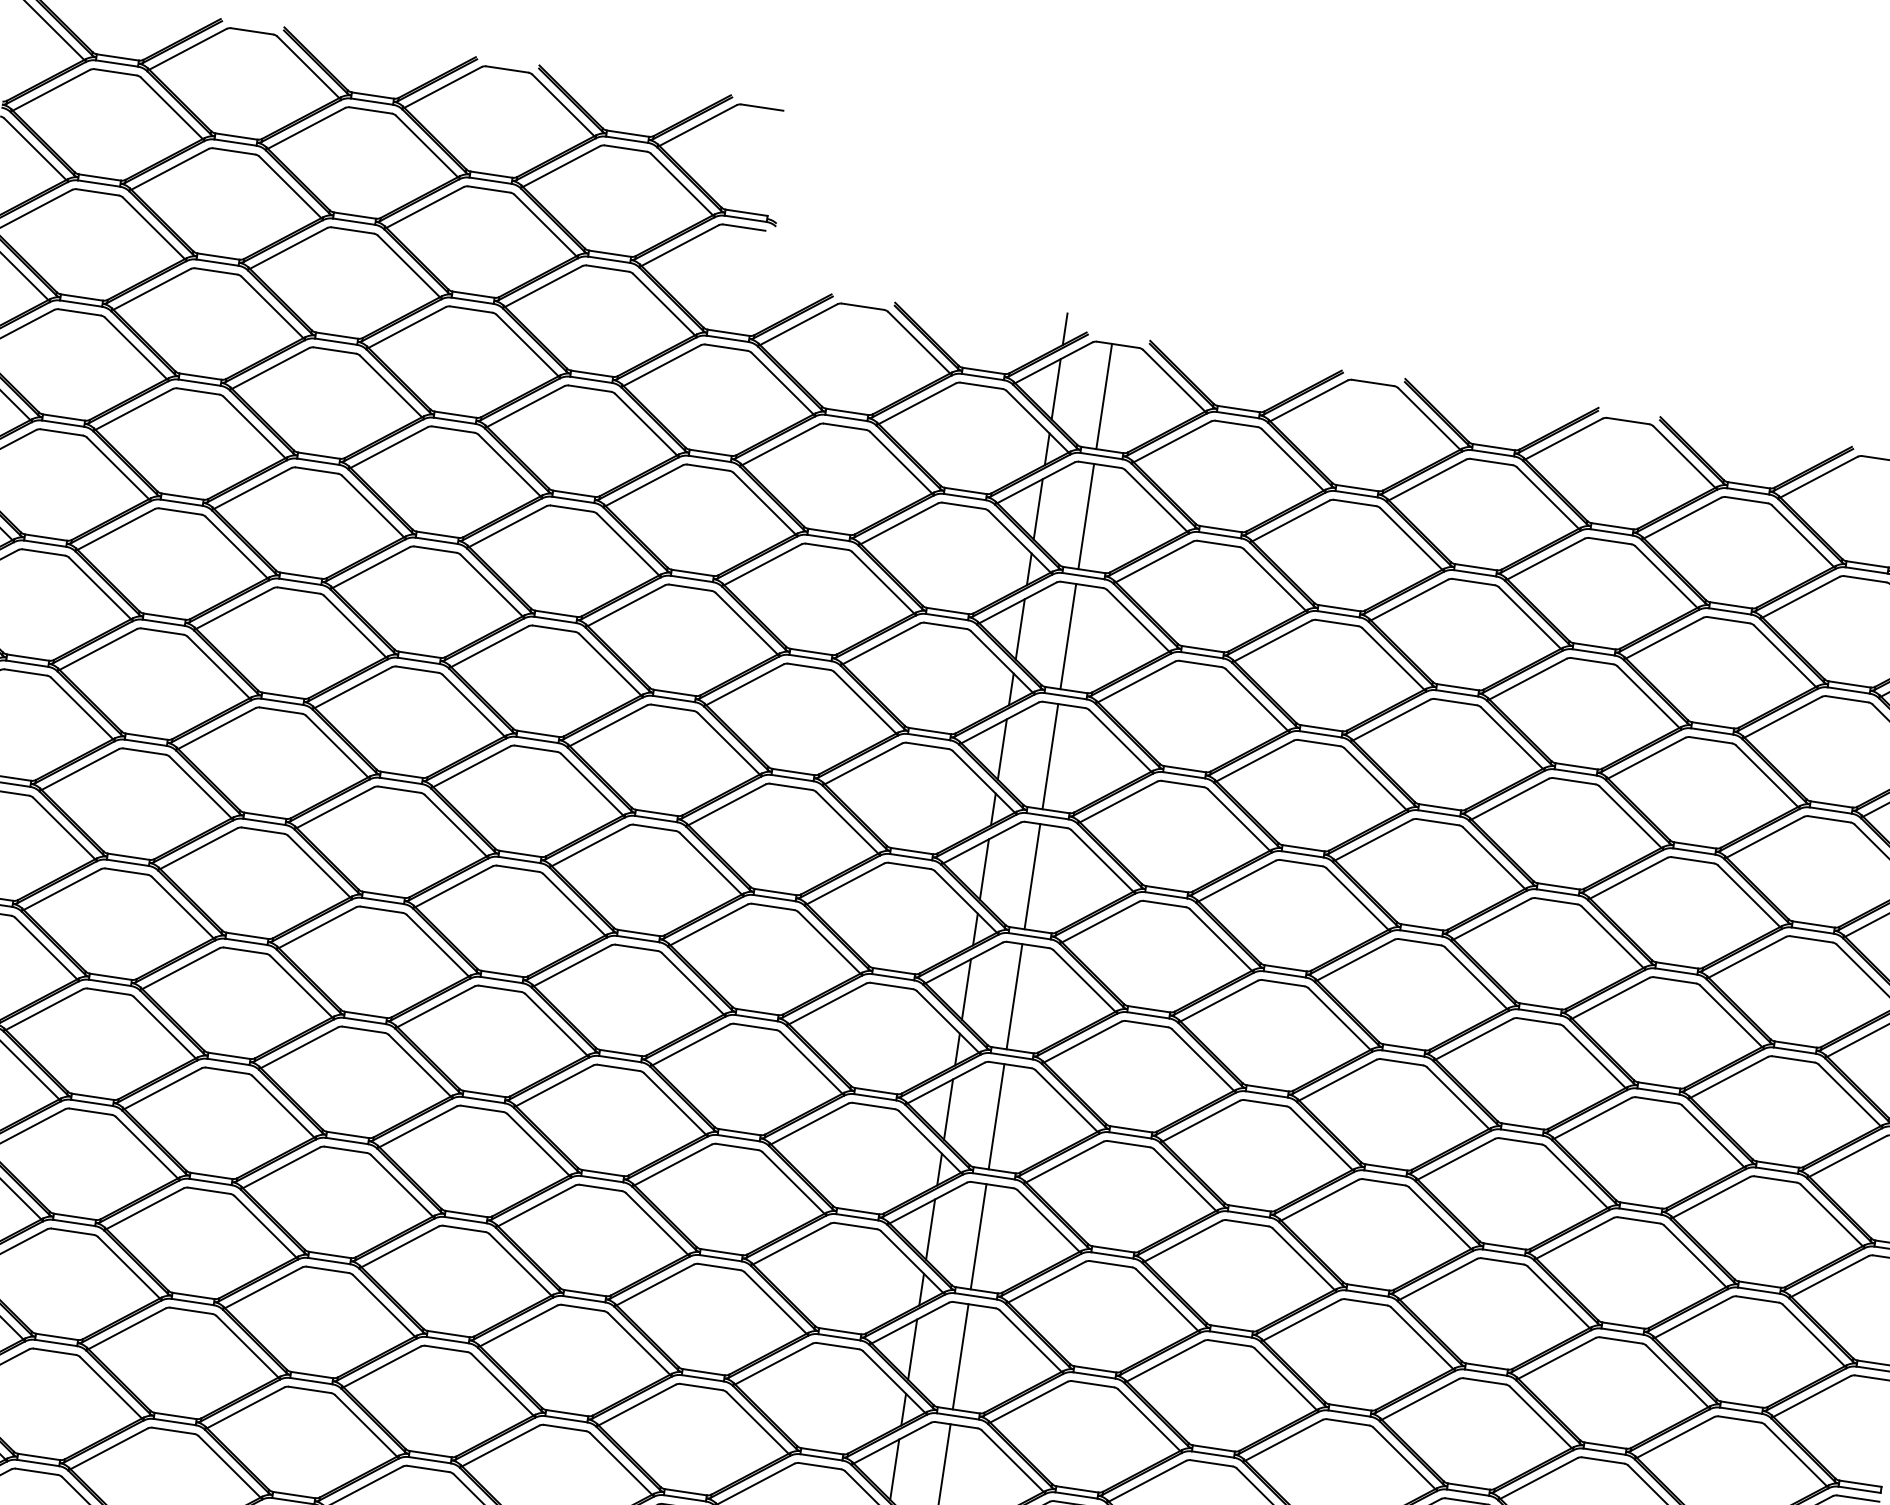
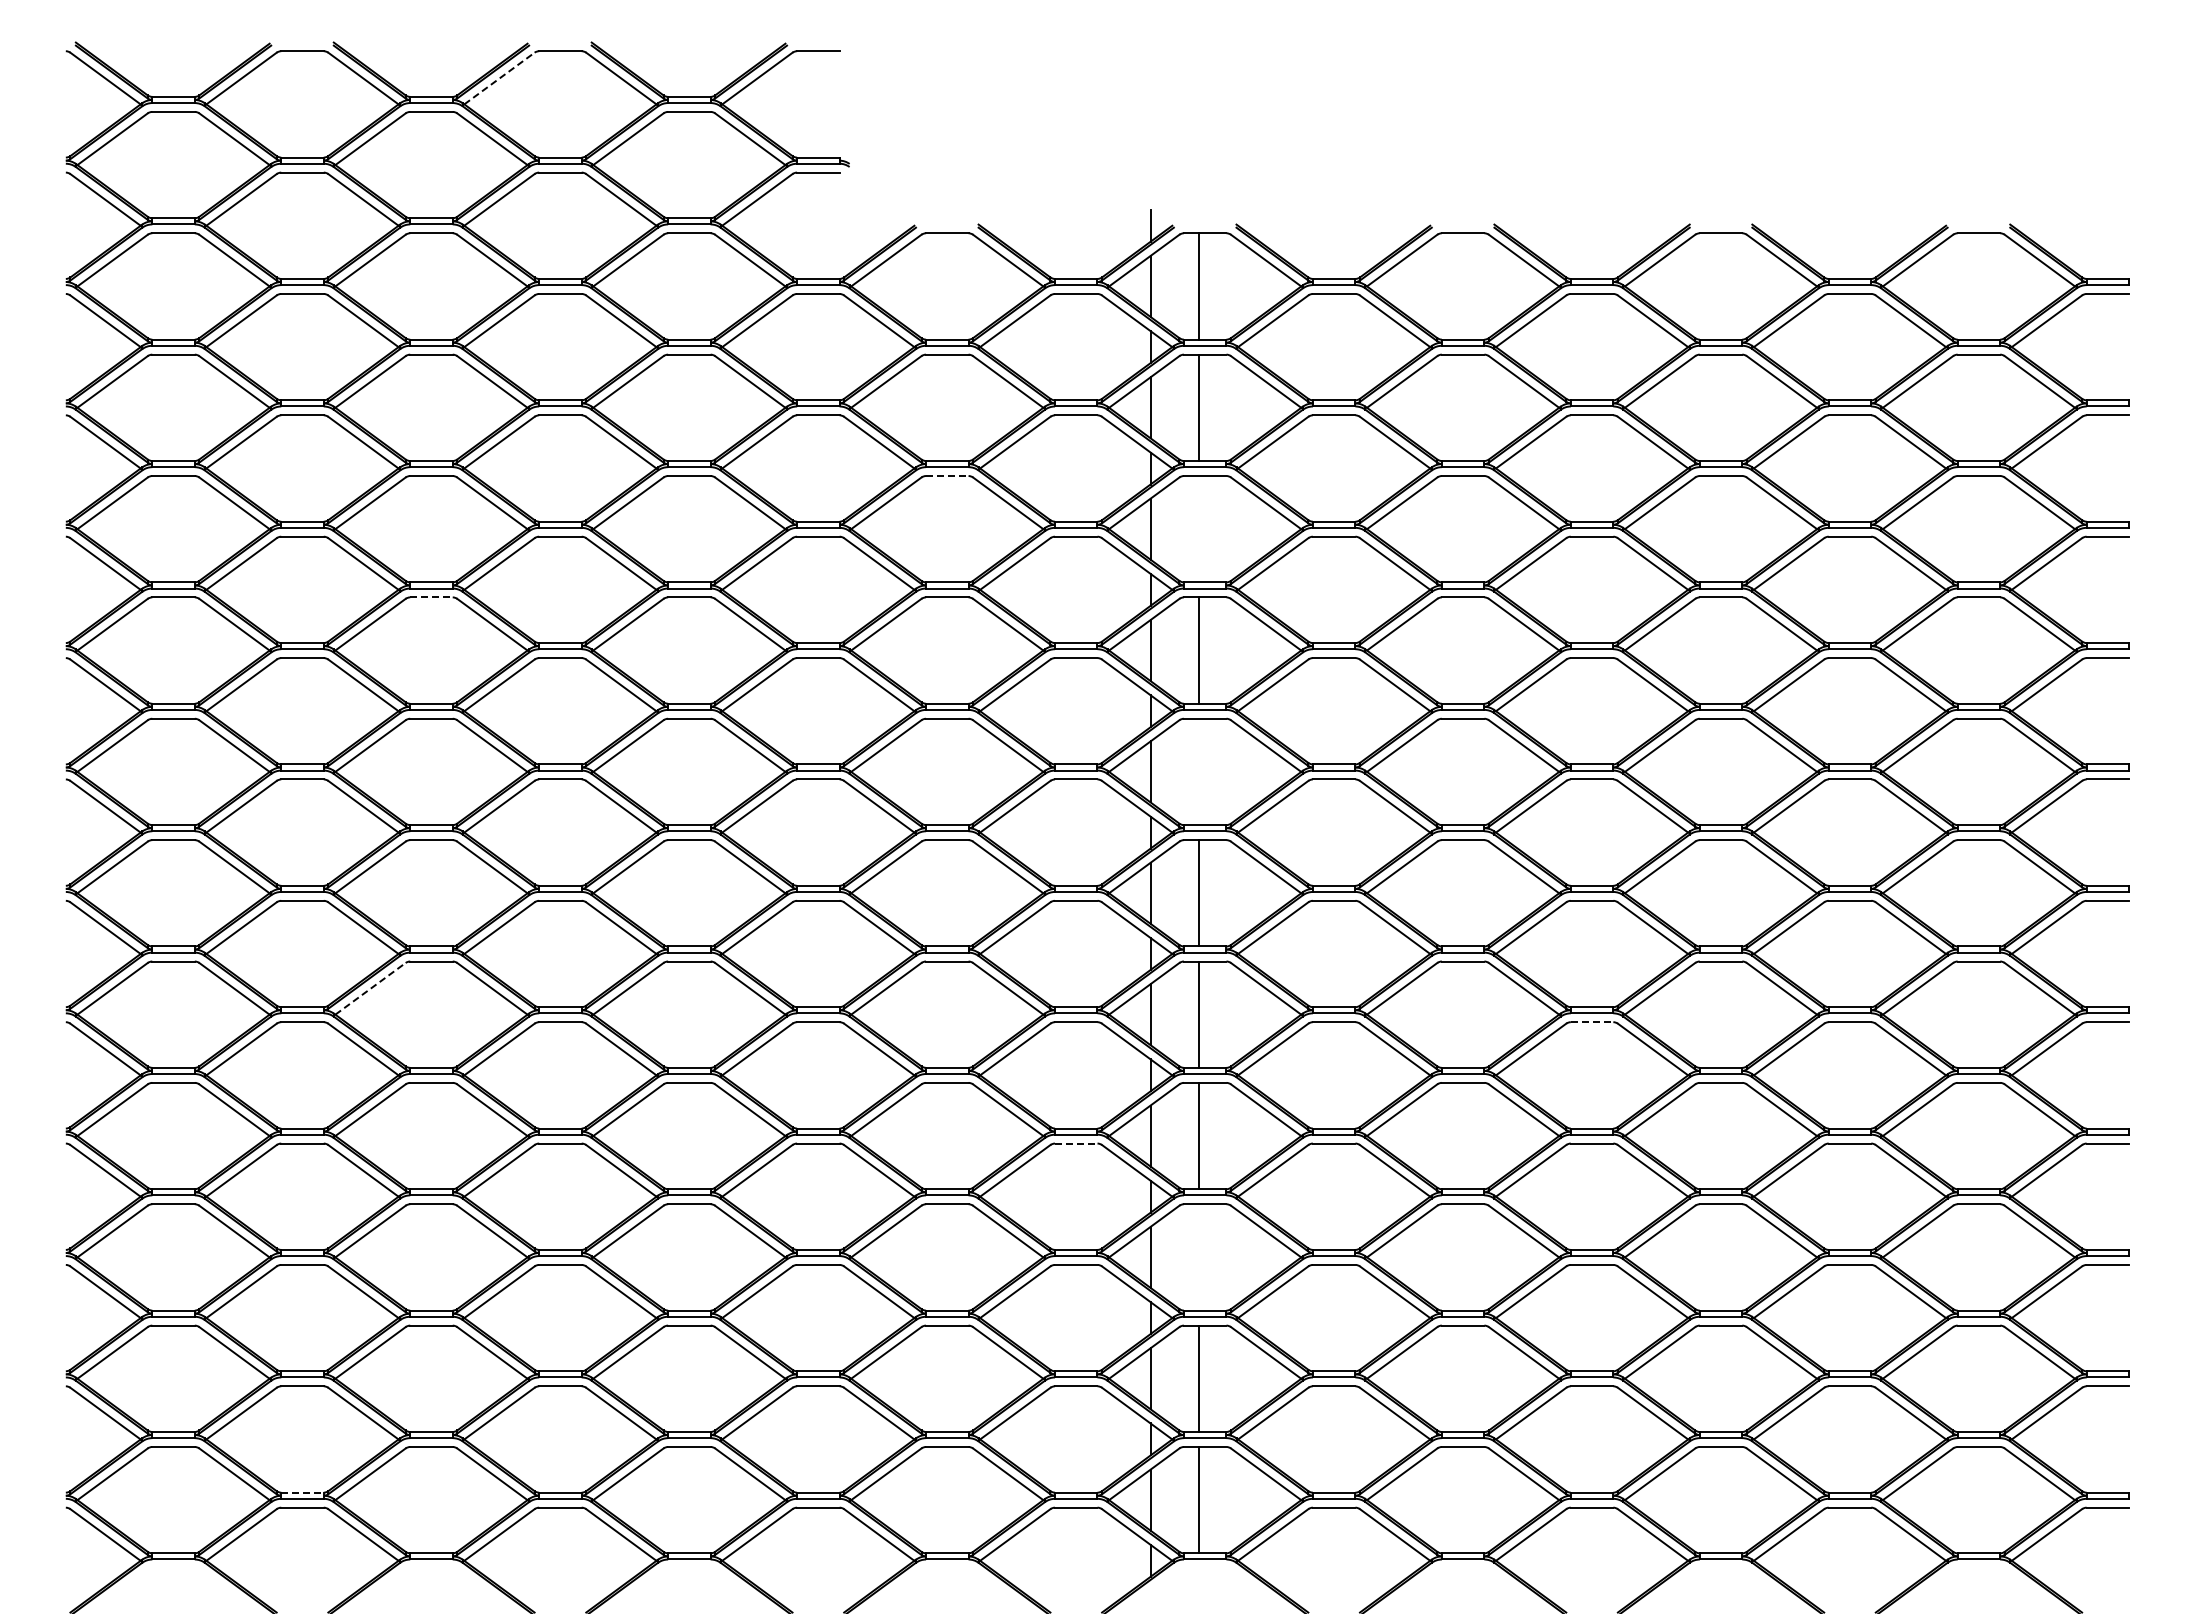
line: (442, 87) -> (499, 78), solid -> dashed
line: (827, 547) -> (947, 476), solid -> dashed
line: (299, 590) -> (431, 597), solid -> dashed
line: (1068, 636) -> (1199, 529), removed
line: (1032, 876) -> (1199, 771), removed
line: (180, 968) -> (370, 988), solid -> dashed
line: (1384, 1182) -> (1592, 1022), solid -> dashed
line: (856, 1226) -> (1076, 1143), solid -> dashed
line: (961, 1356) -> (1199, 1257), removed
line: (40, 1456) -> (303, 1492), solid -> dashed

